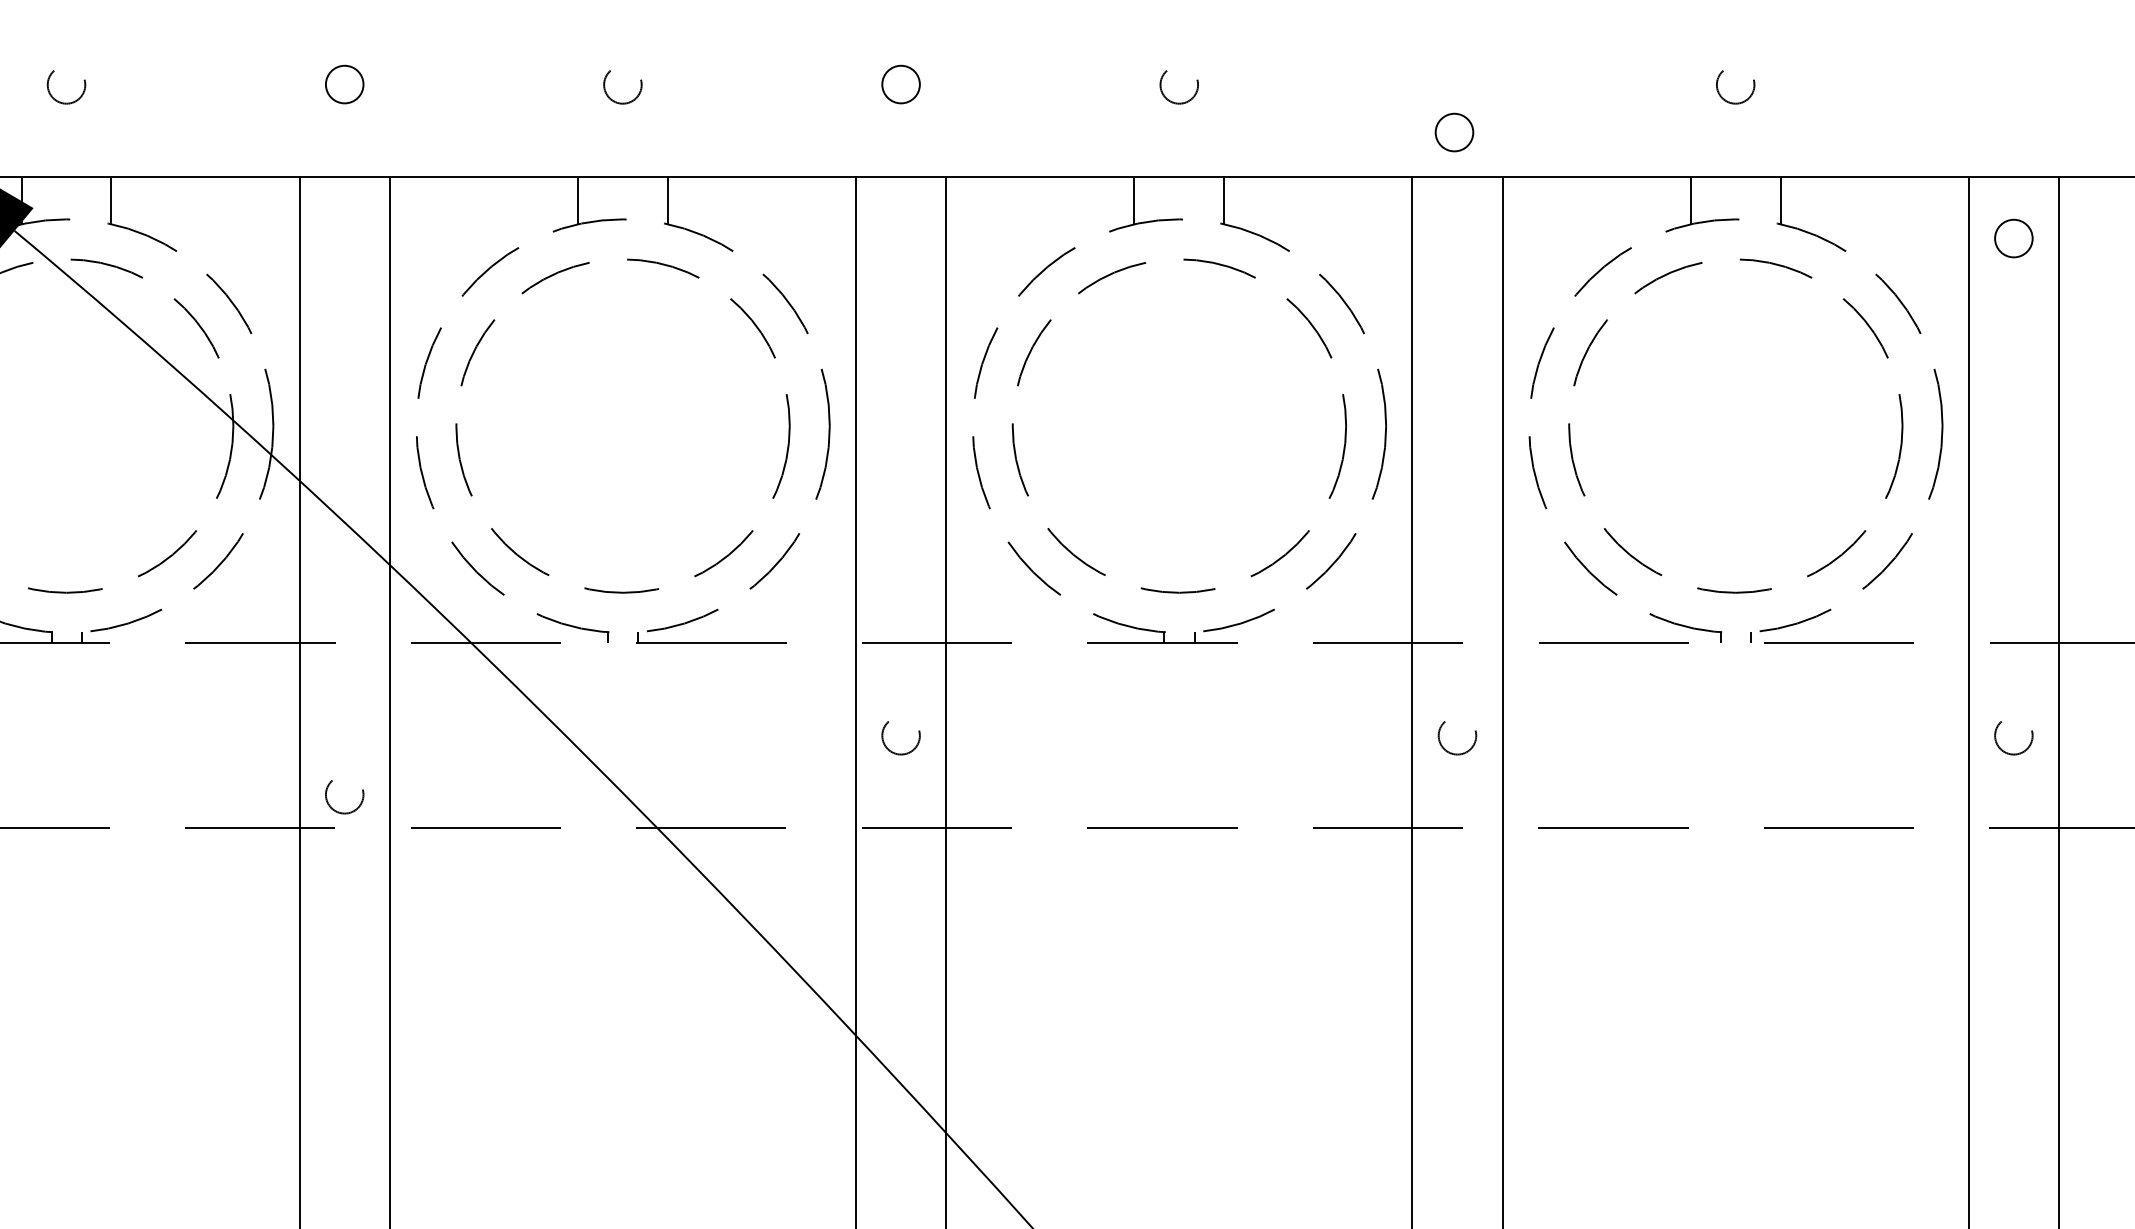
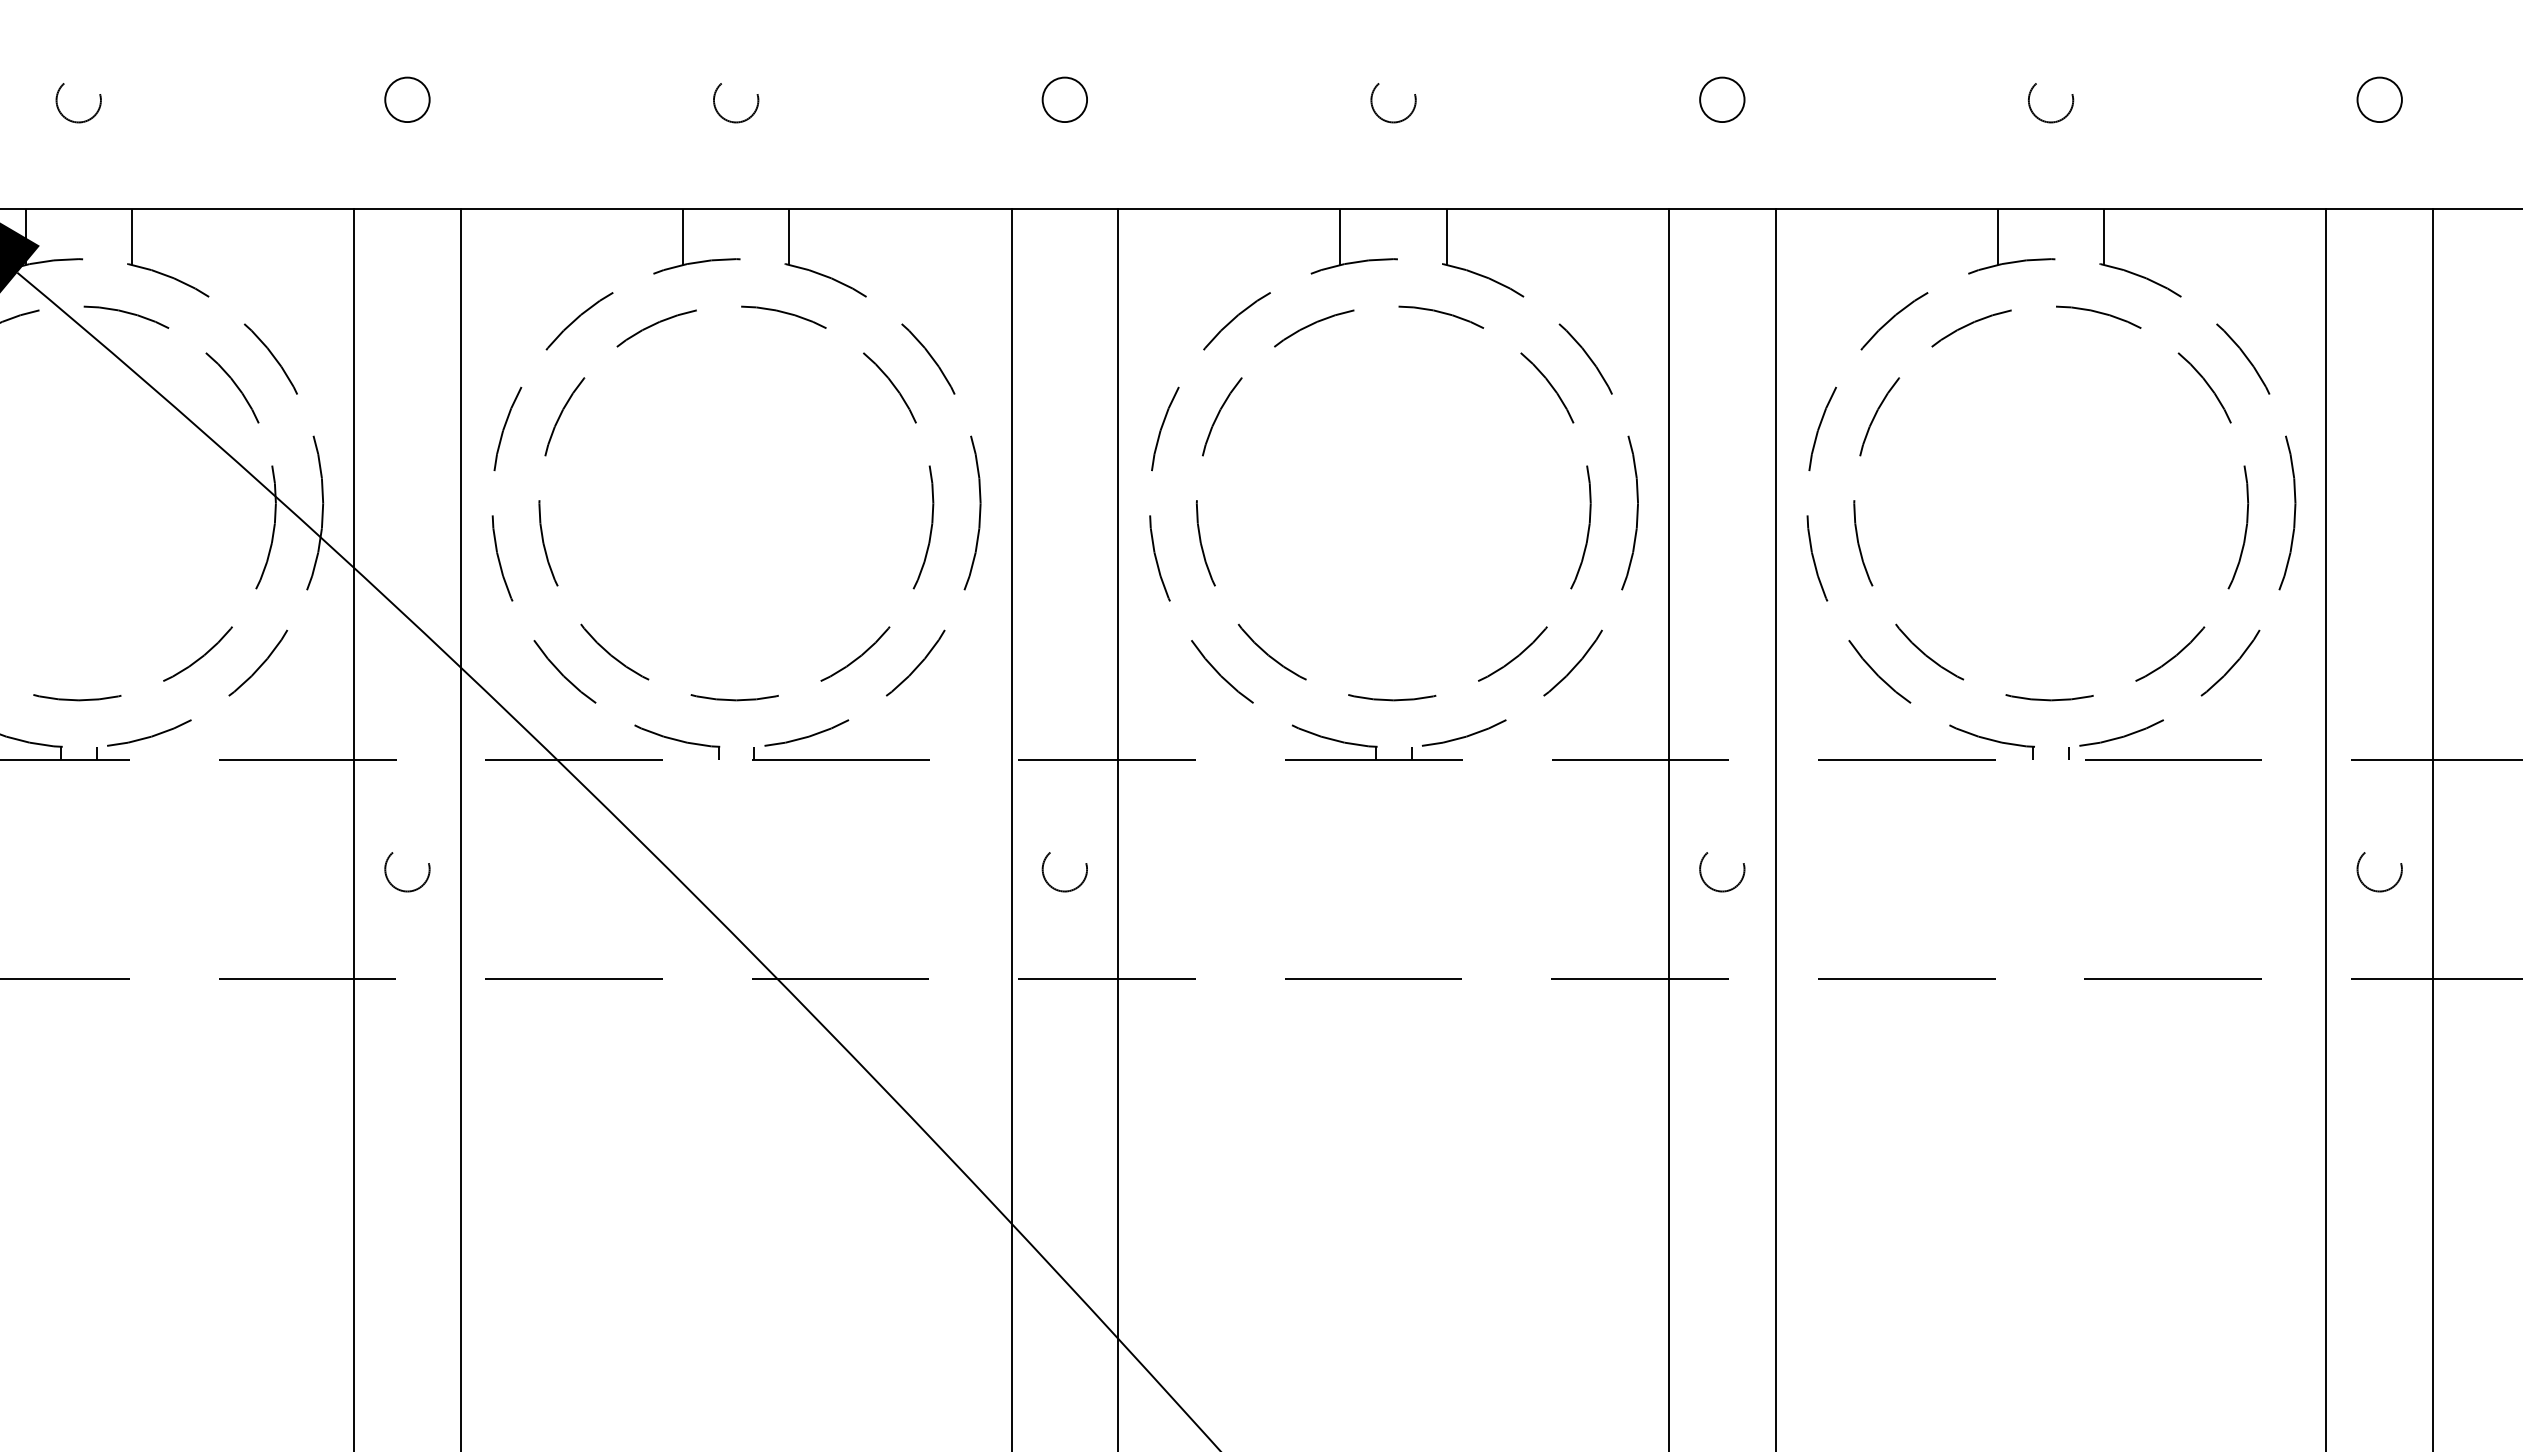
circle: (1454, 132) -> (1722, 99), moved
circle: (2013, 238) -> (2379, 99), moved
circle: (344, 797) -> (407, 872), moved

